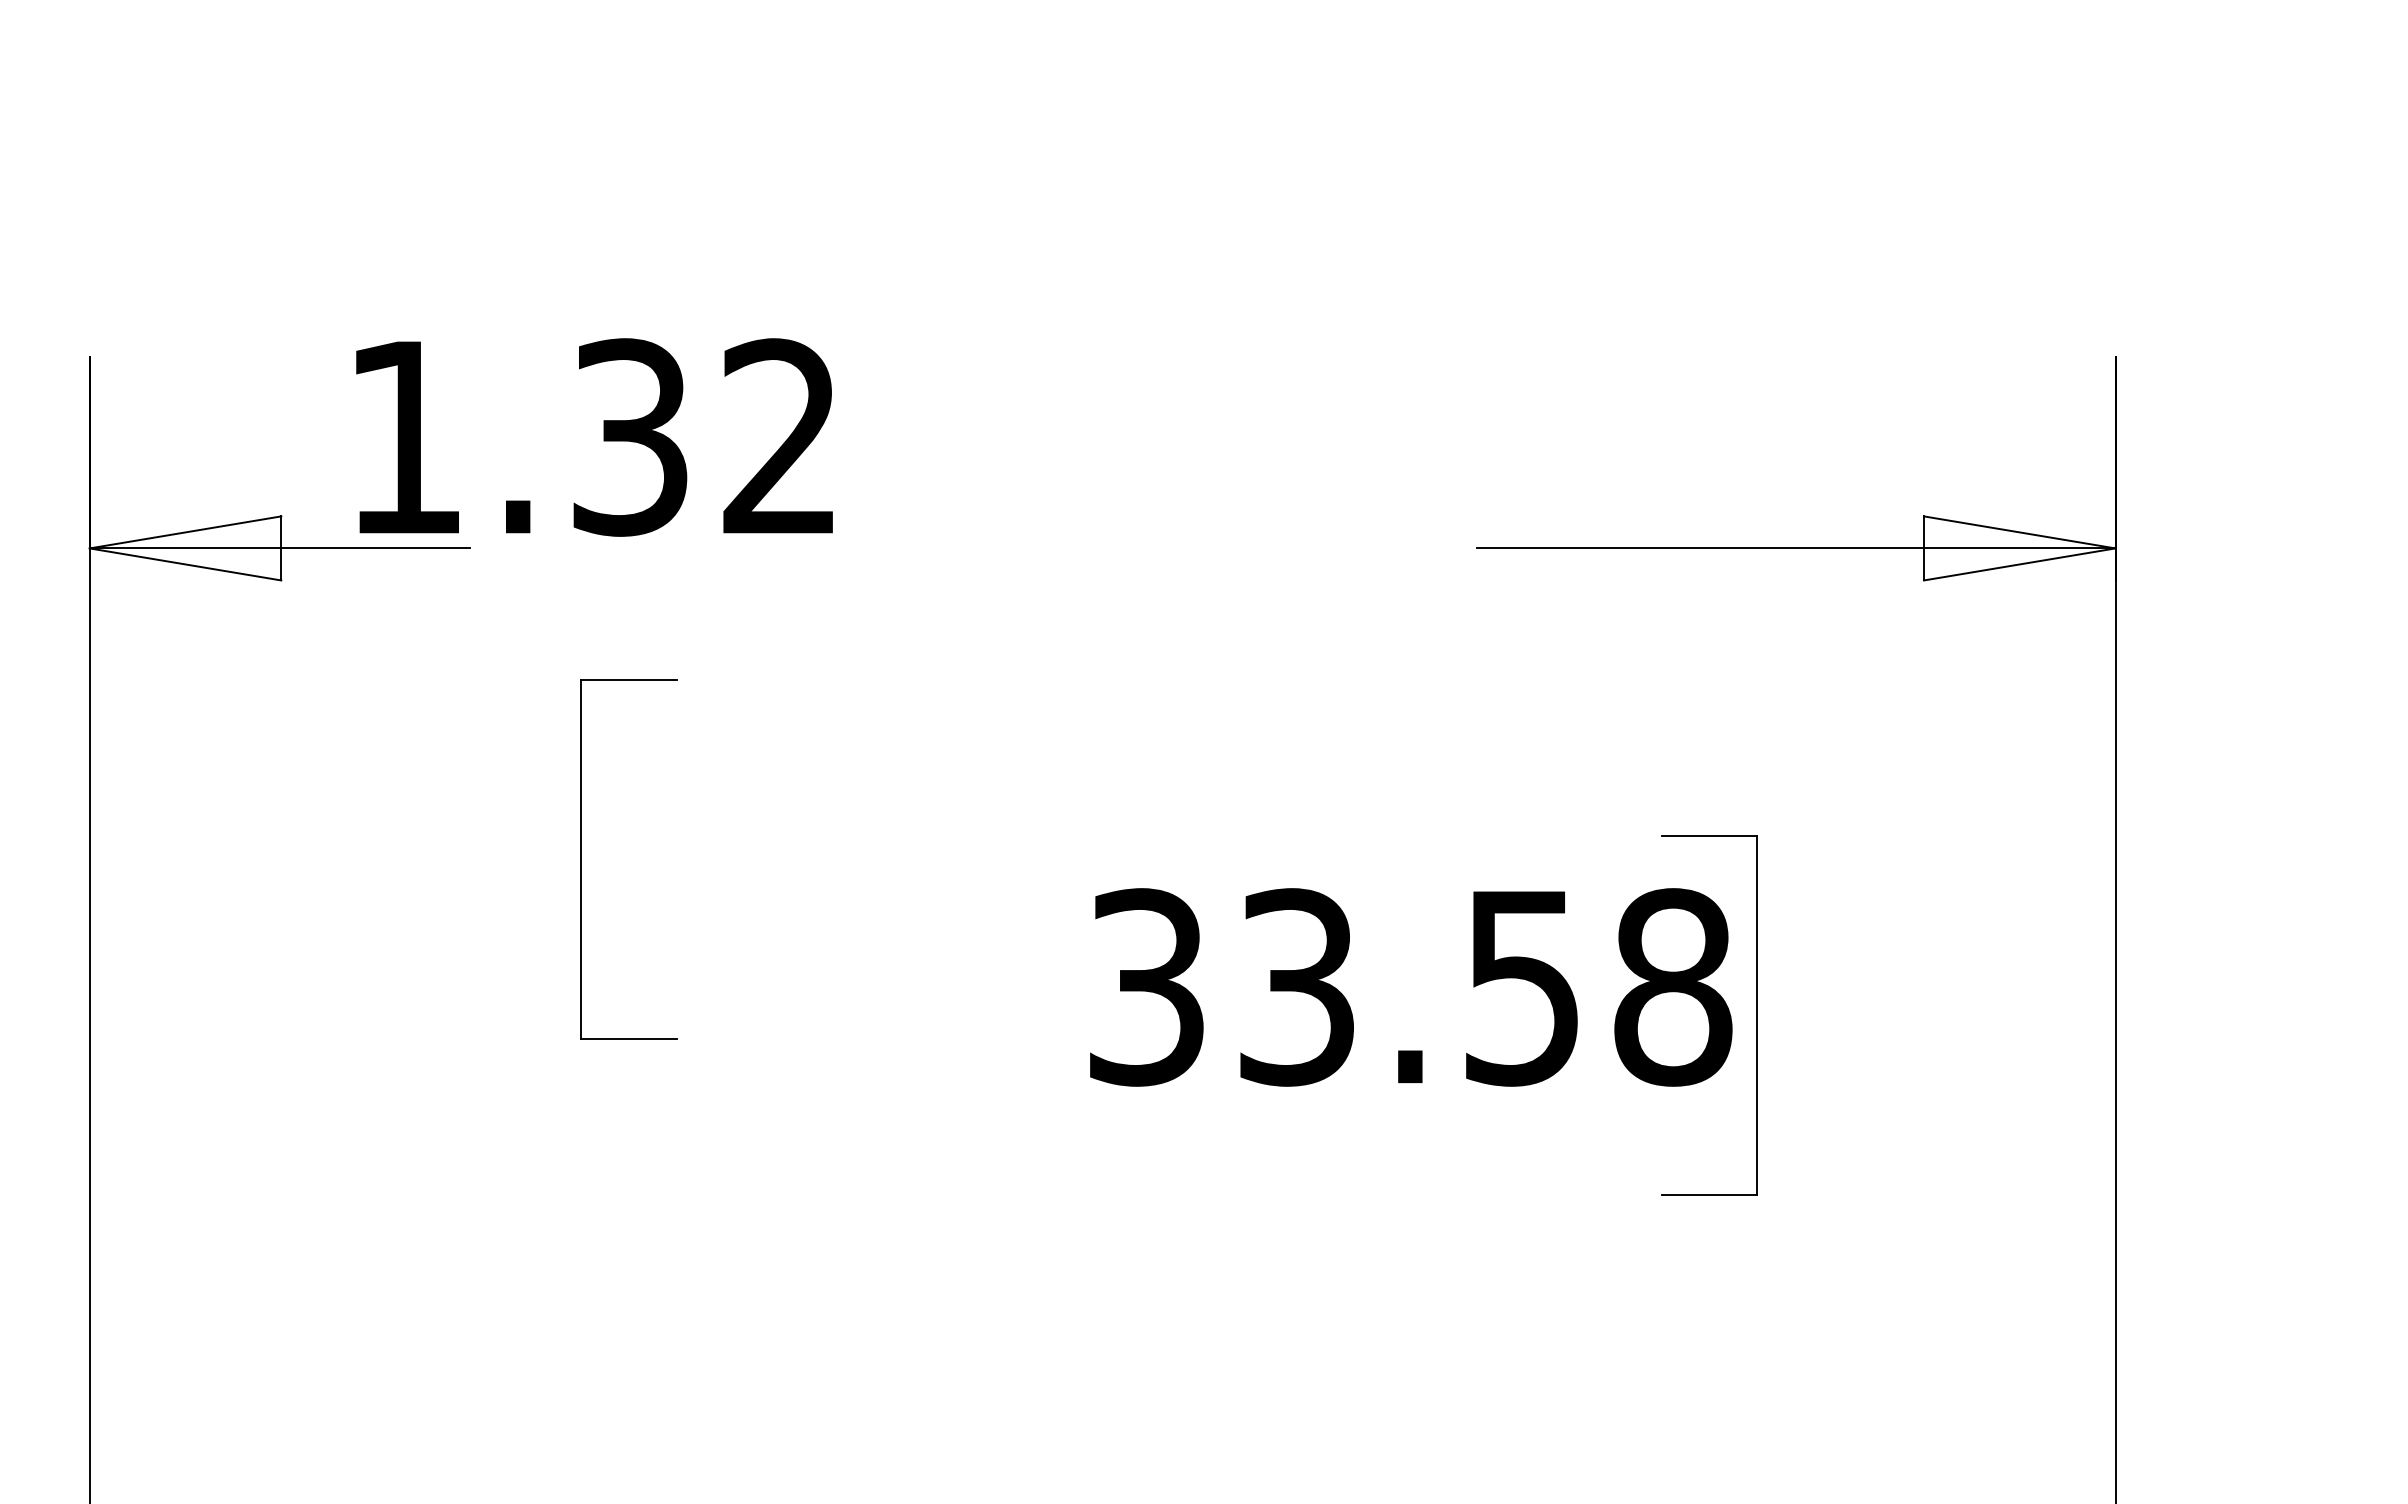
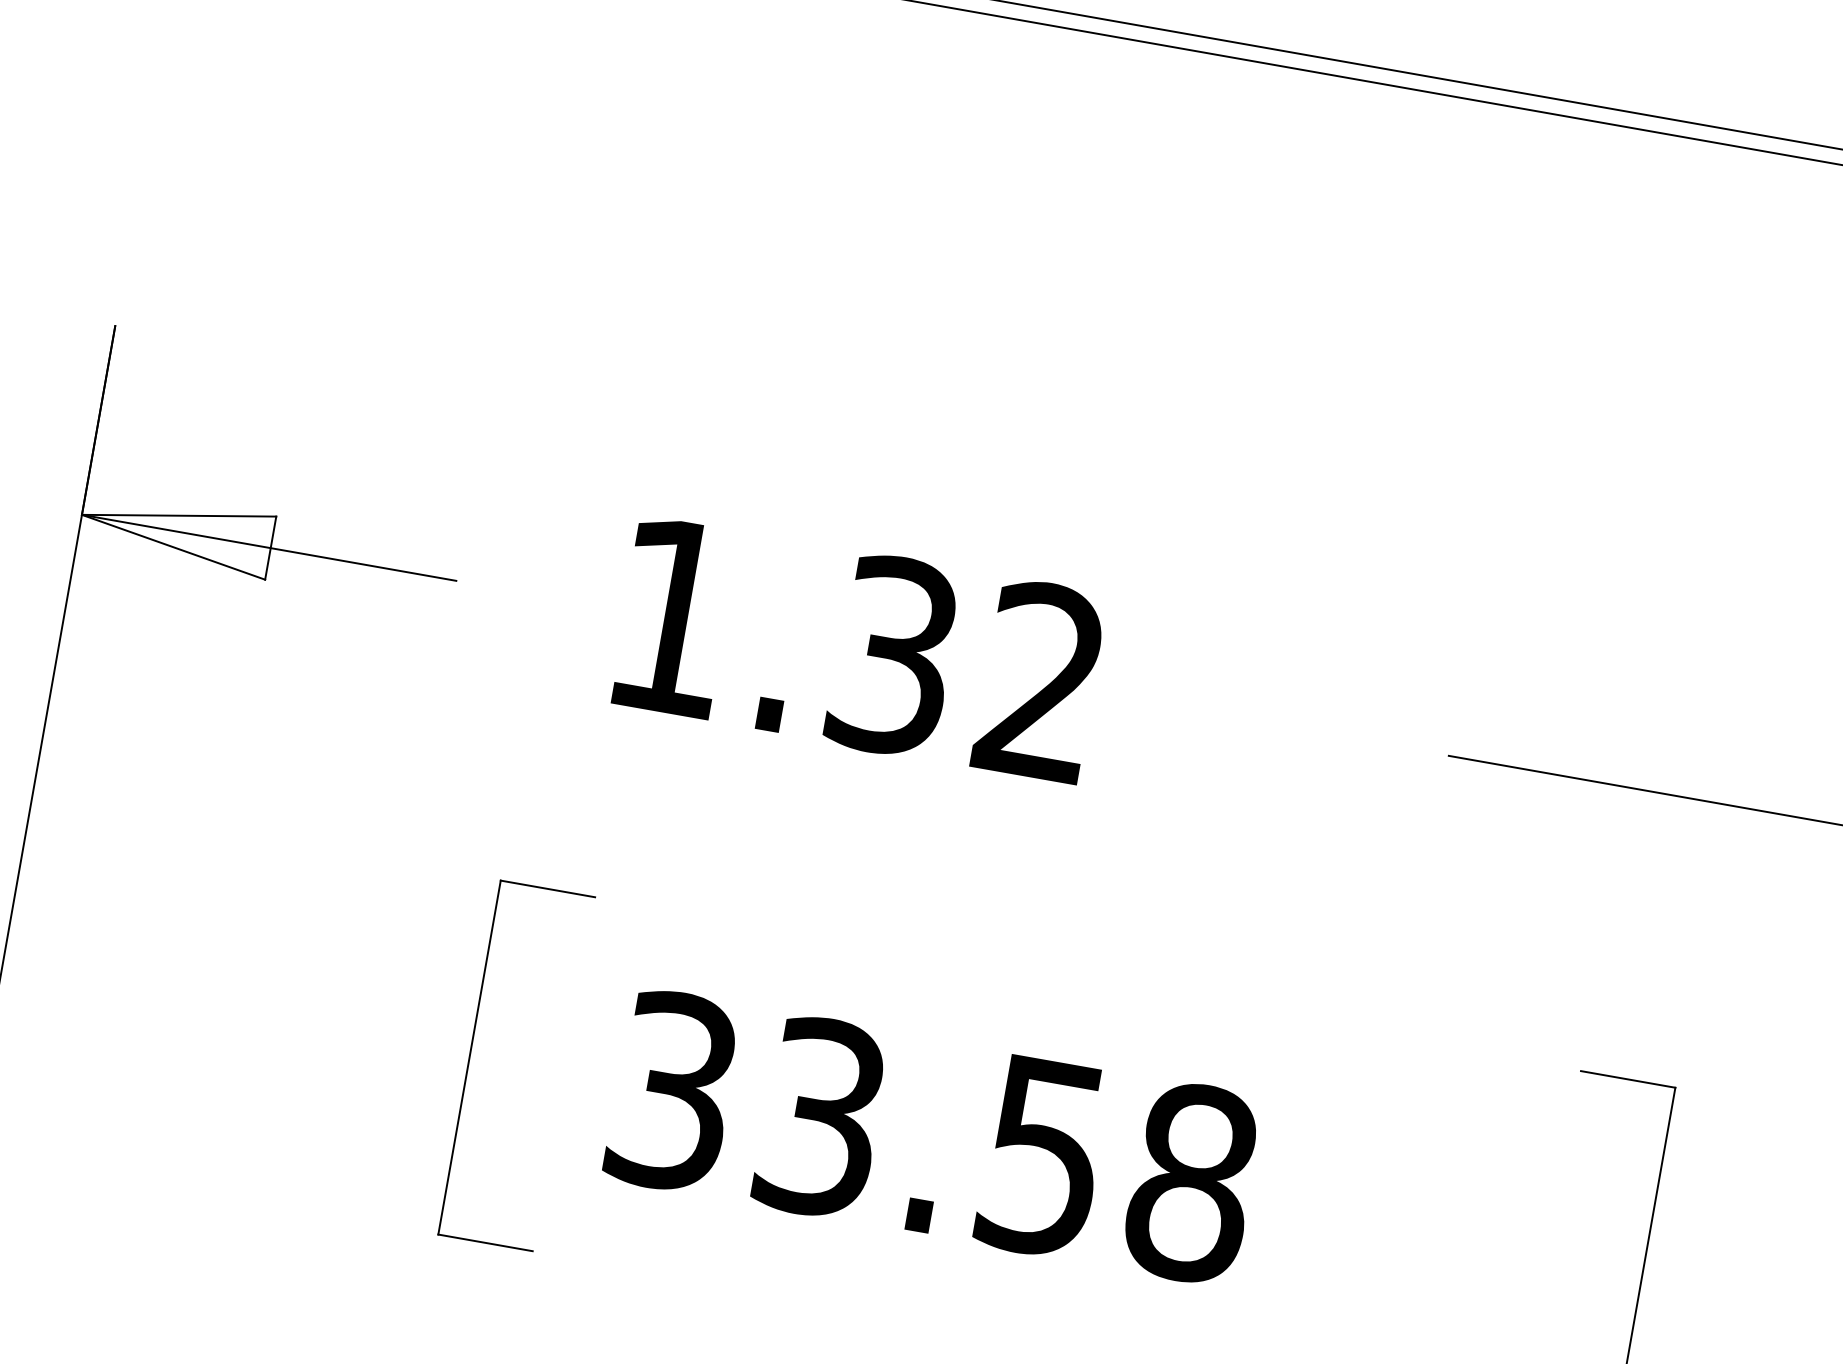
text: (594, 437) -> (858, 649), moved
part: (581, 859) -> (469, 1057), moved
text: (1411, 987) -> (934, 1137), moved

